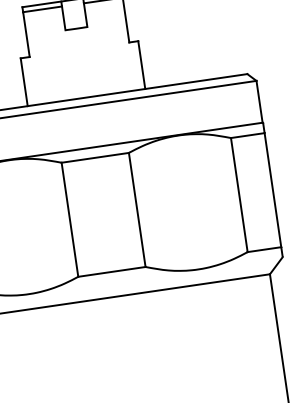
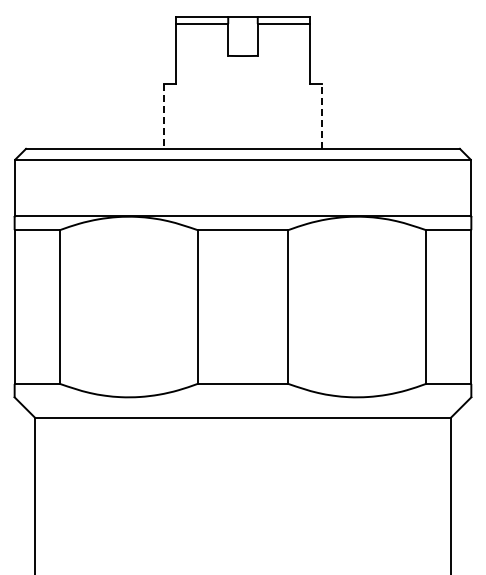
line: (141, 64) -> (322, 116), solid -> dashed
line: (24, 82) -> (163, 117), solid -> dashed

